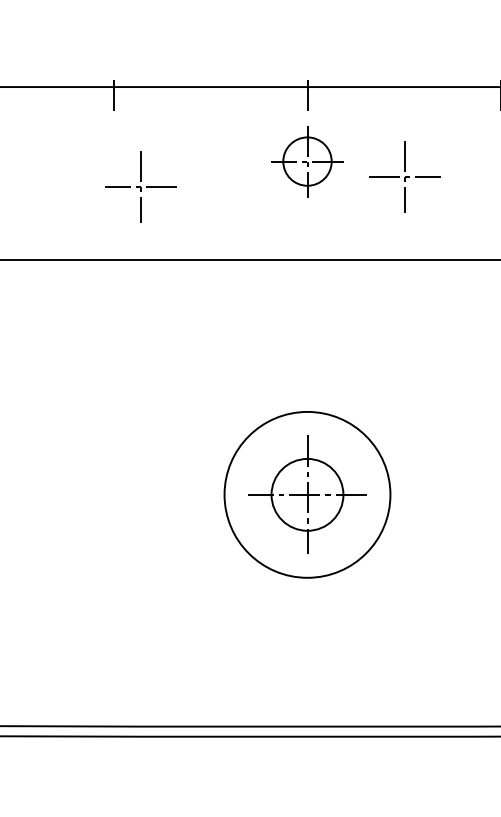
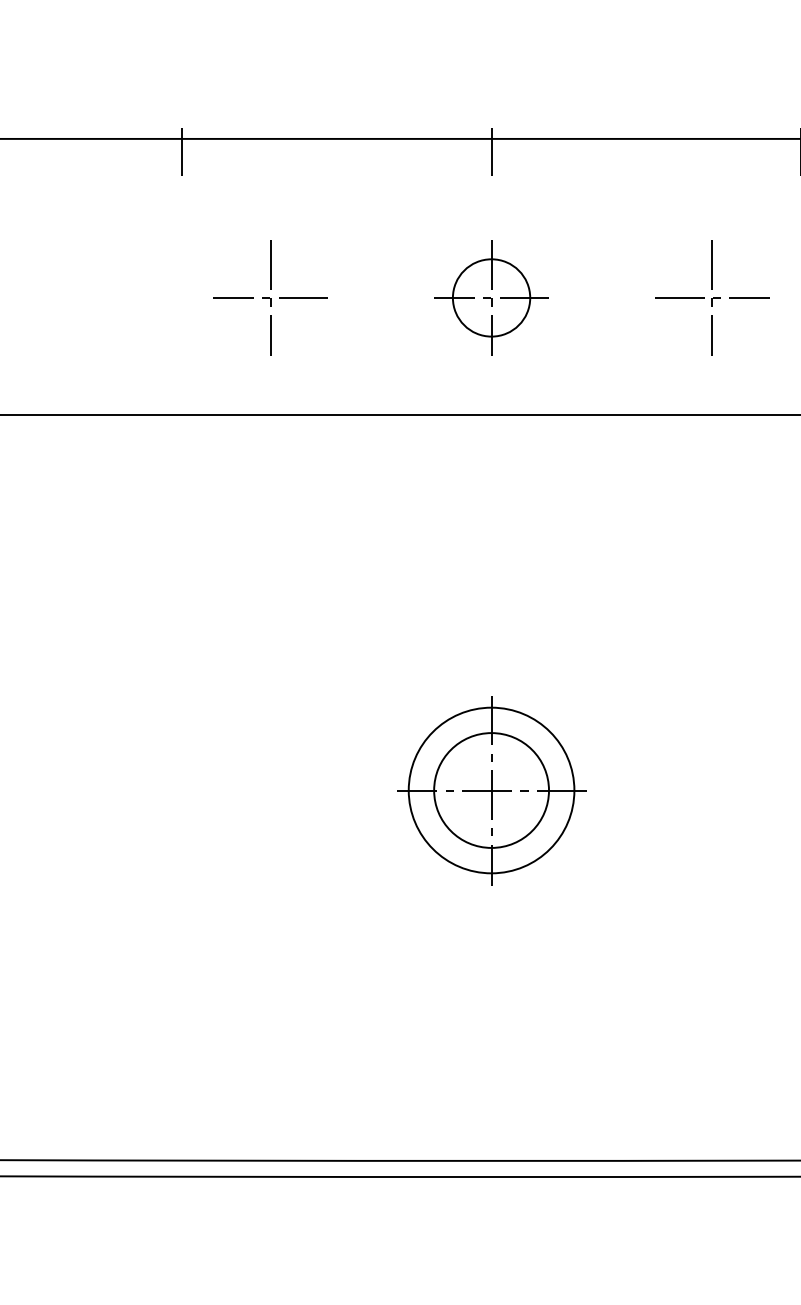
part: (307, 161) -> (491, 297), moved
part: (404, 176) -> (712, 297), moved
part: (140, 186) -> (269, 297), moved
circle: (307, 494) -> (491, 789), size x0.62

